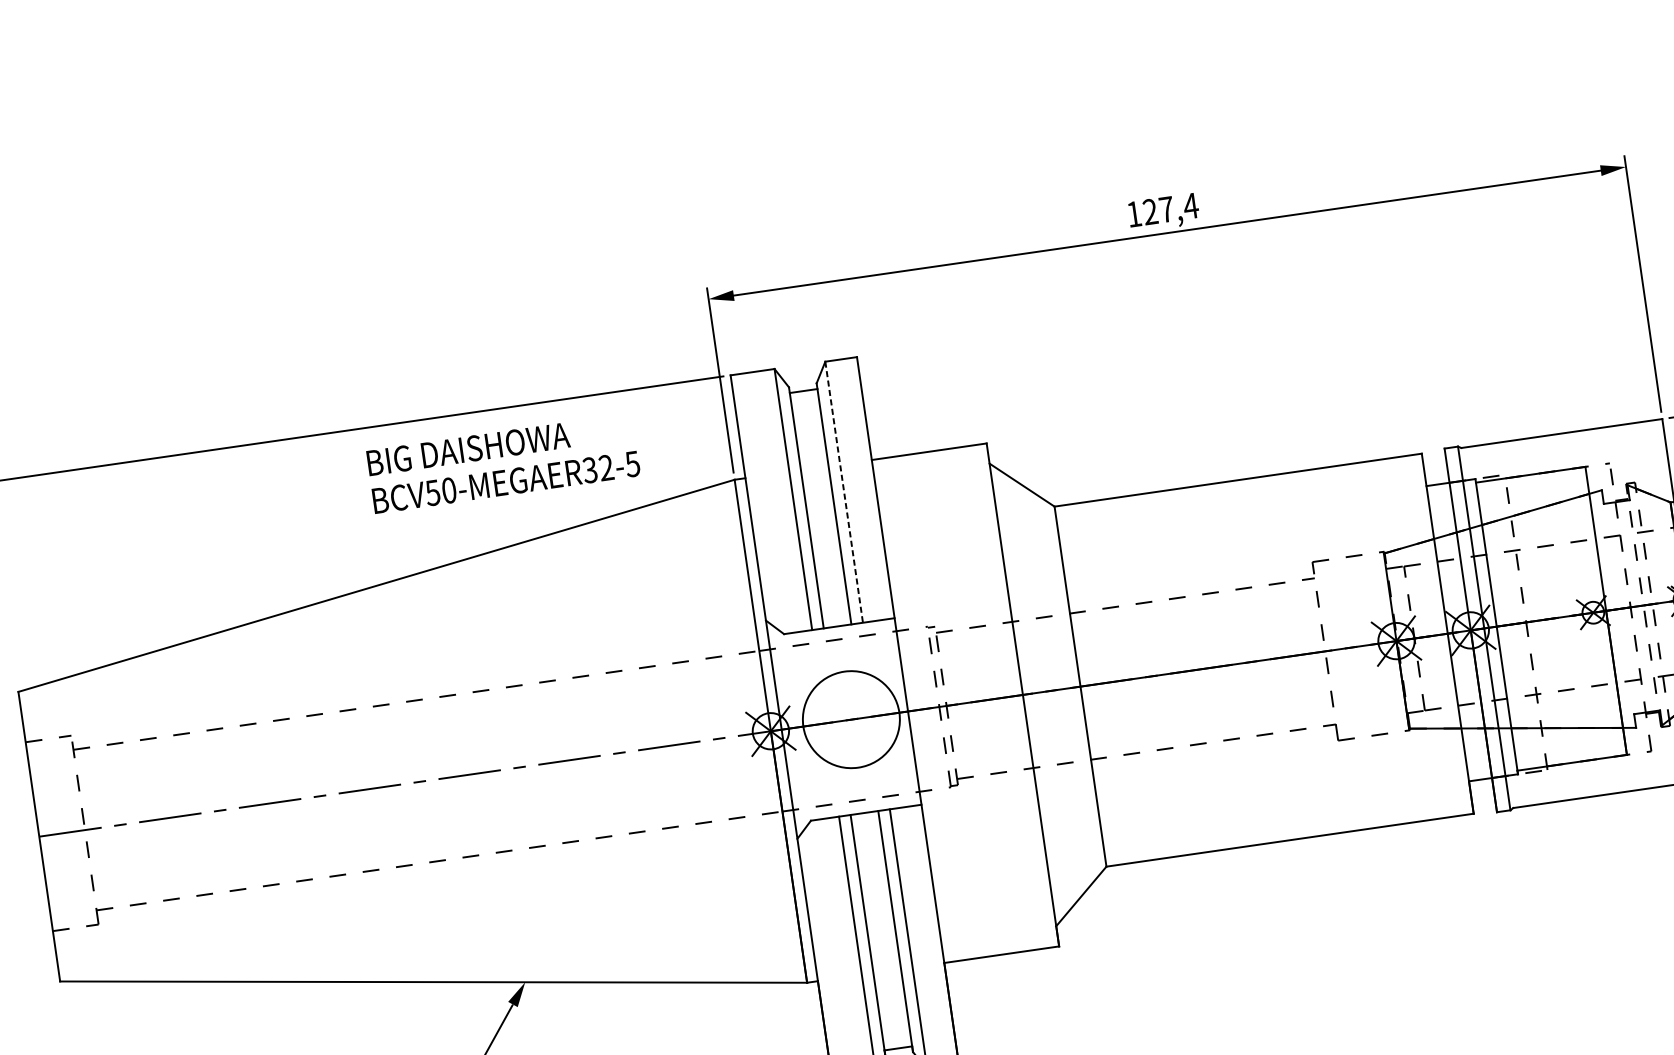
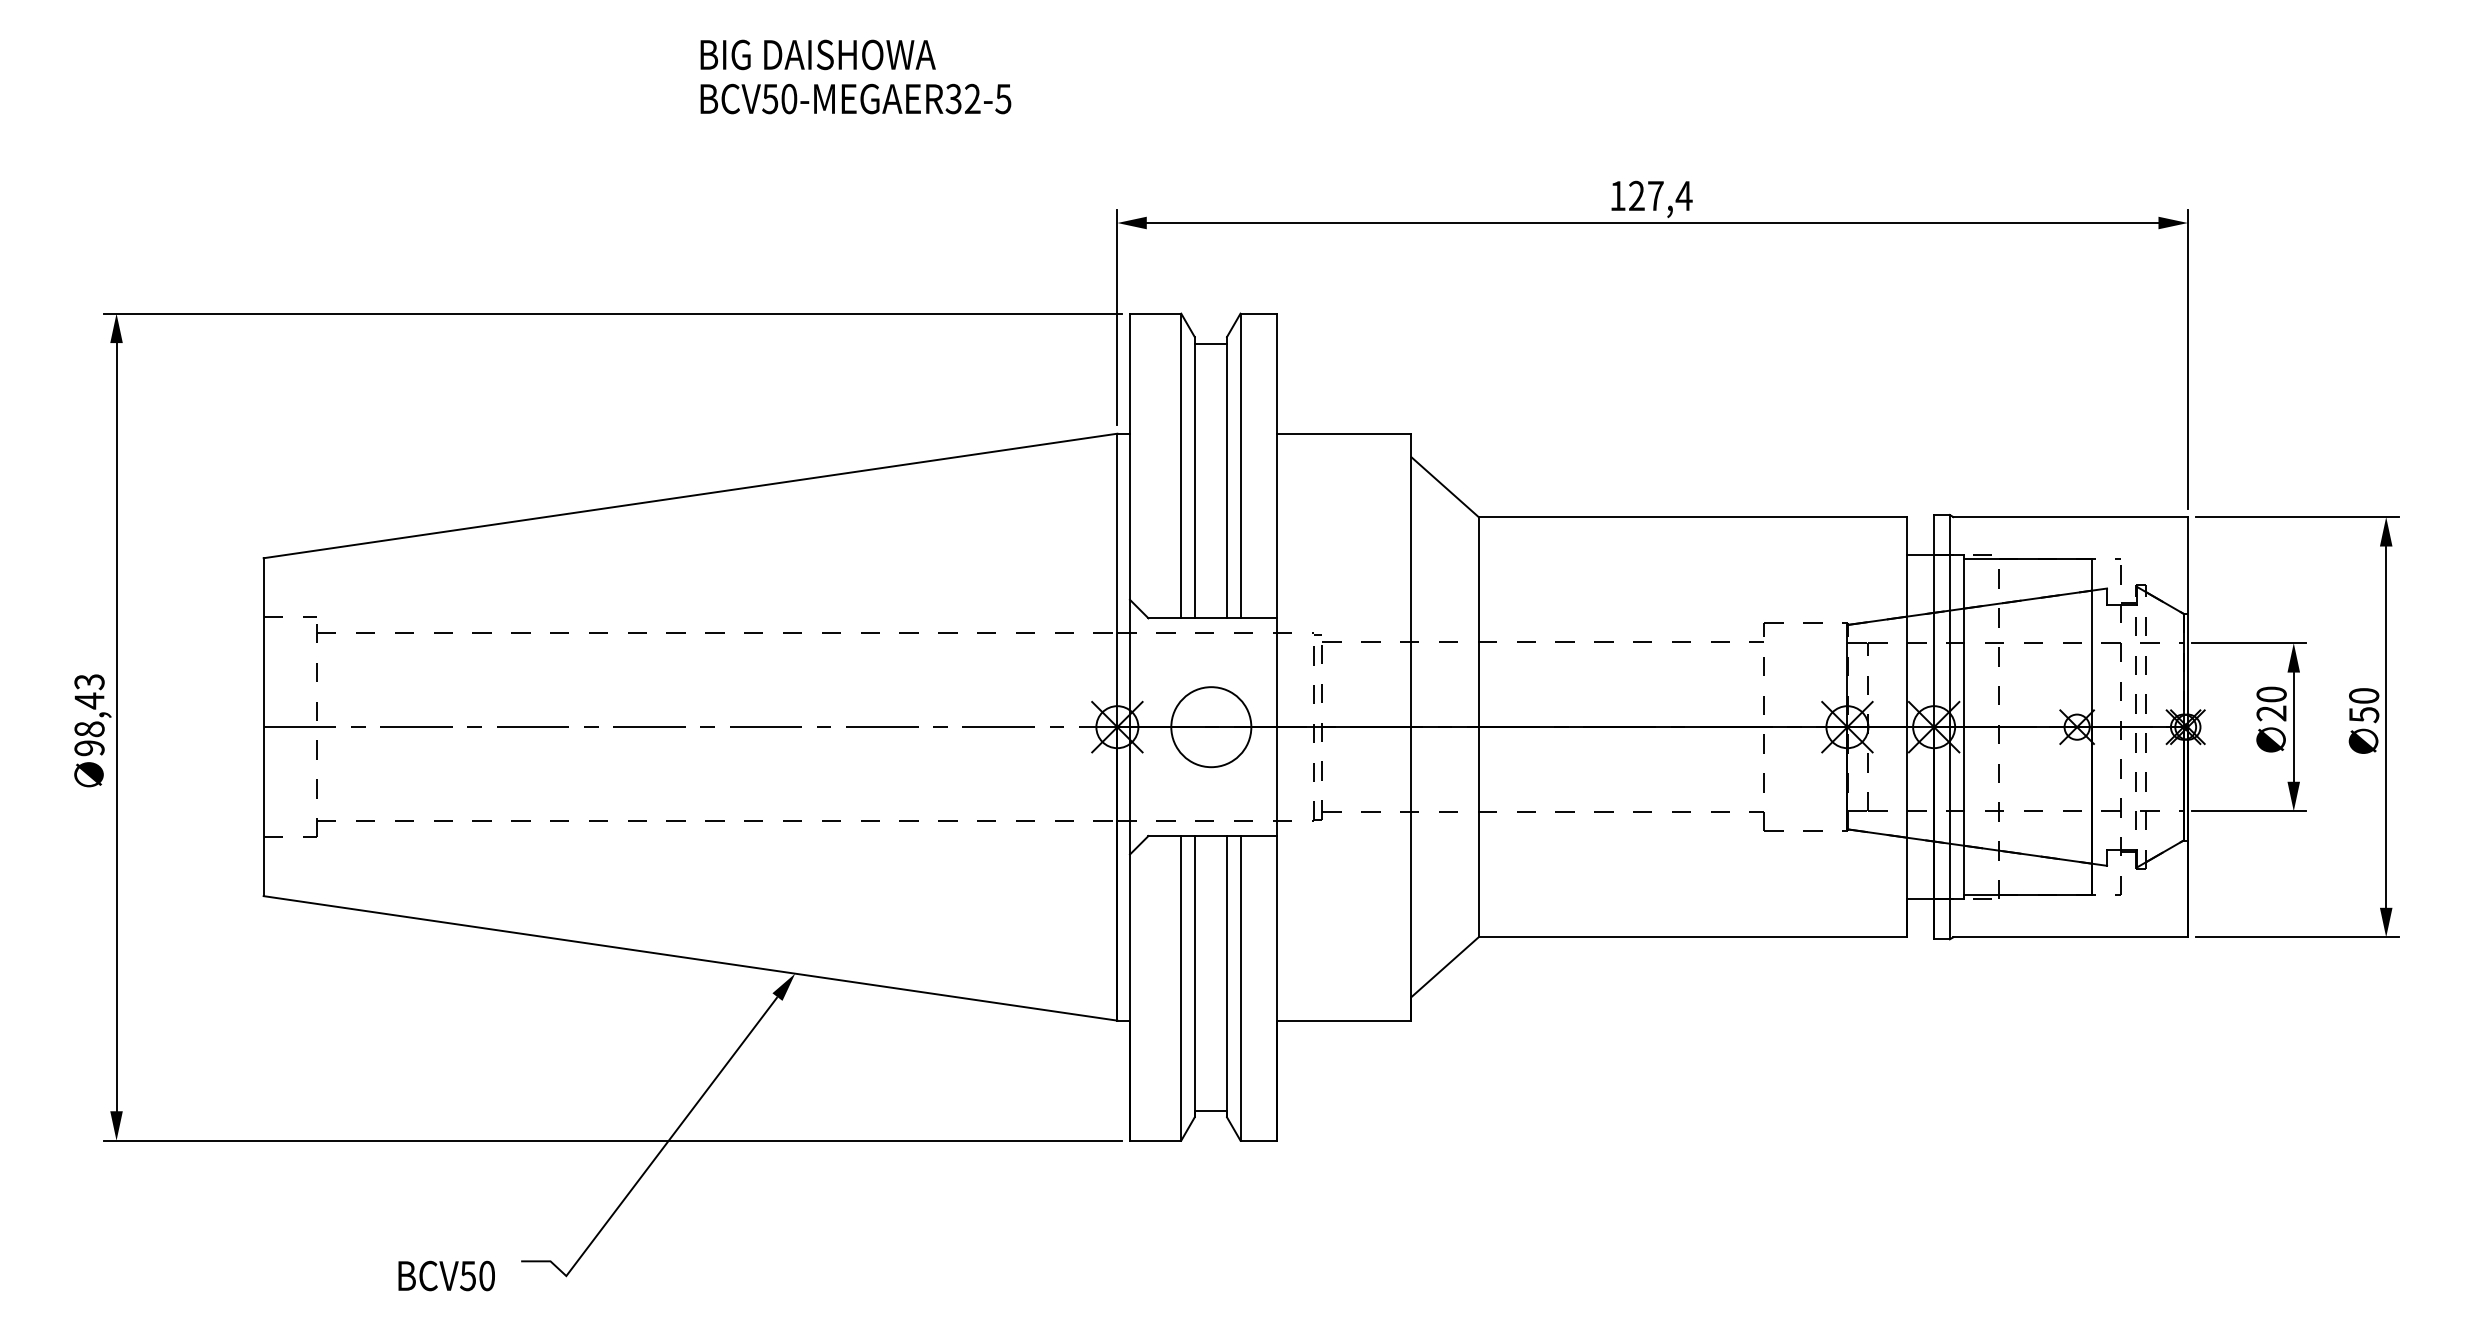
text: (503, 463) -> (855, 76), moved
line: (844, 492) -> (1240, 466), dashed -> solid
circle: (851, 719) -> (1211, 727), size x0.71

